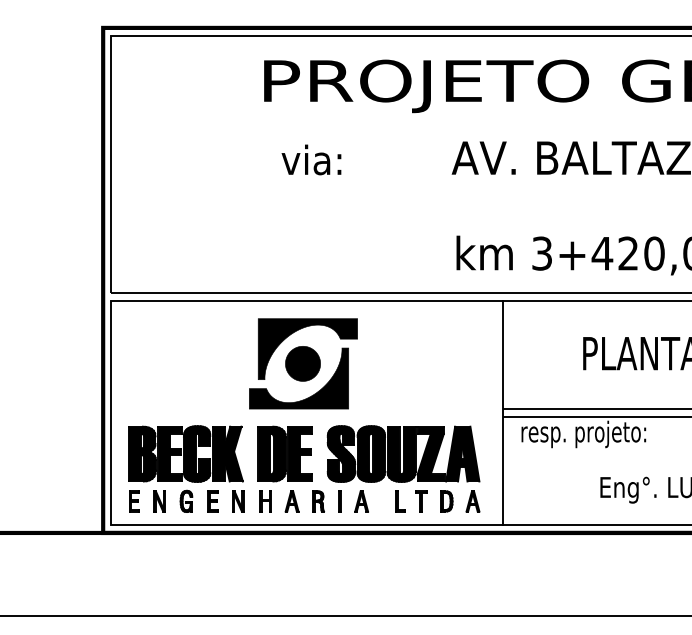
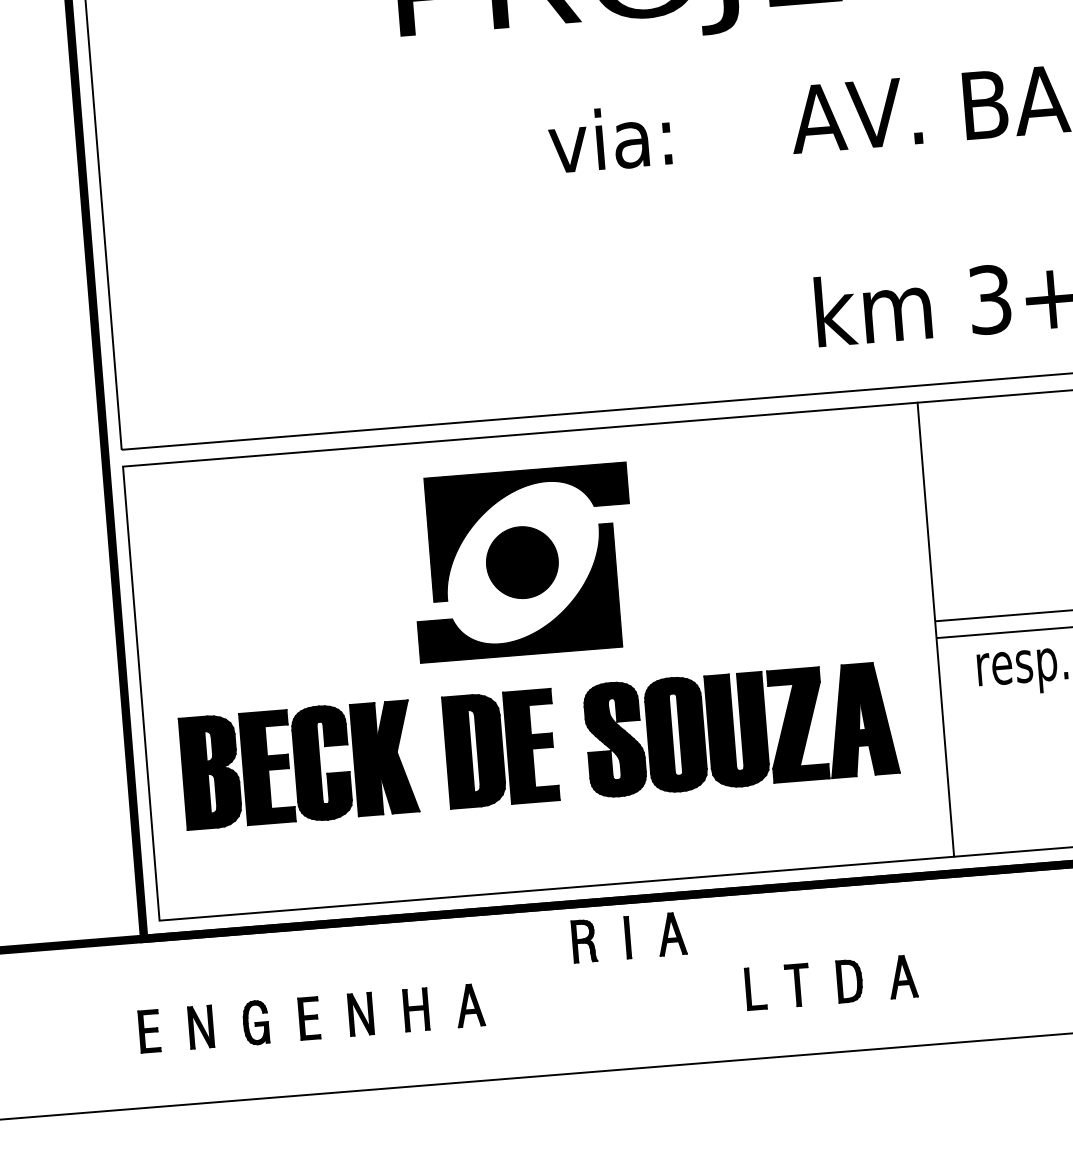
text: (311, 159) -> (609, 137), moved
part: (214, 500) -> (312, 1016), moved
part: (340, 501) -> (629, 937), moved
part: (437, 501) -> (831, 982), moved

